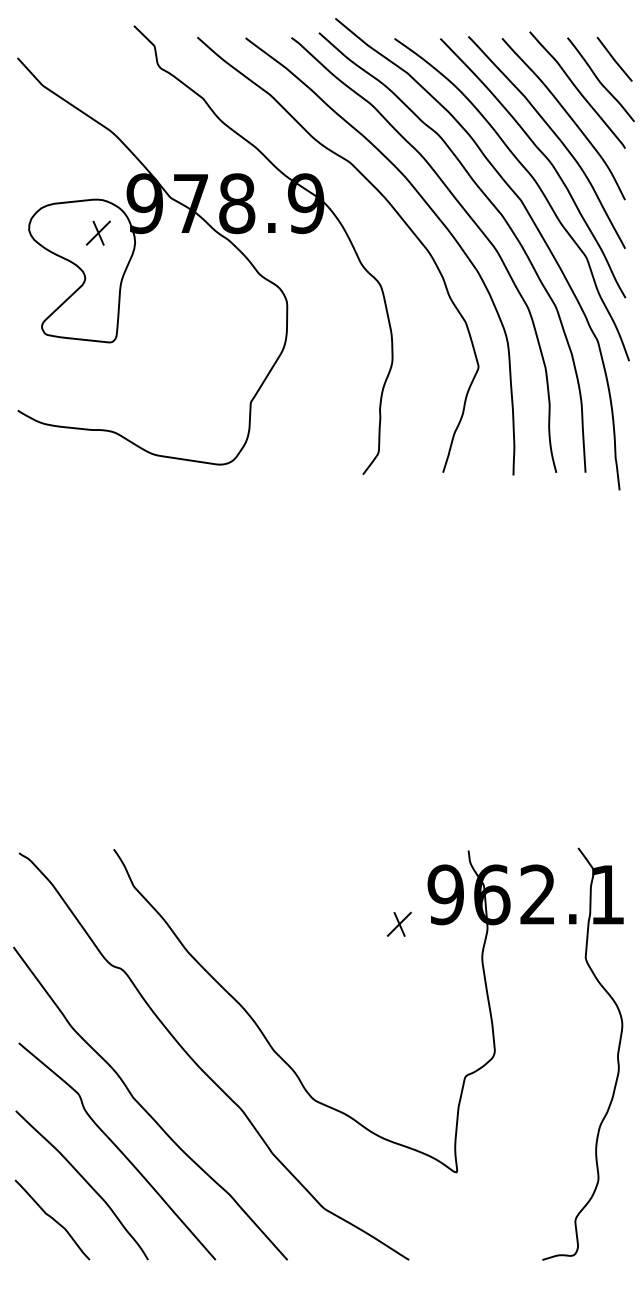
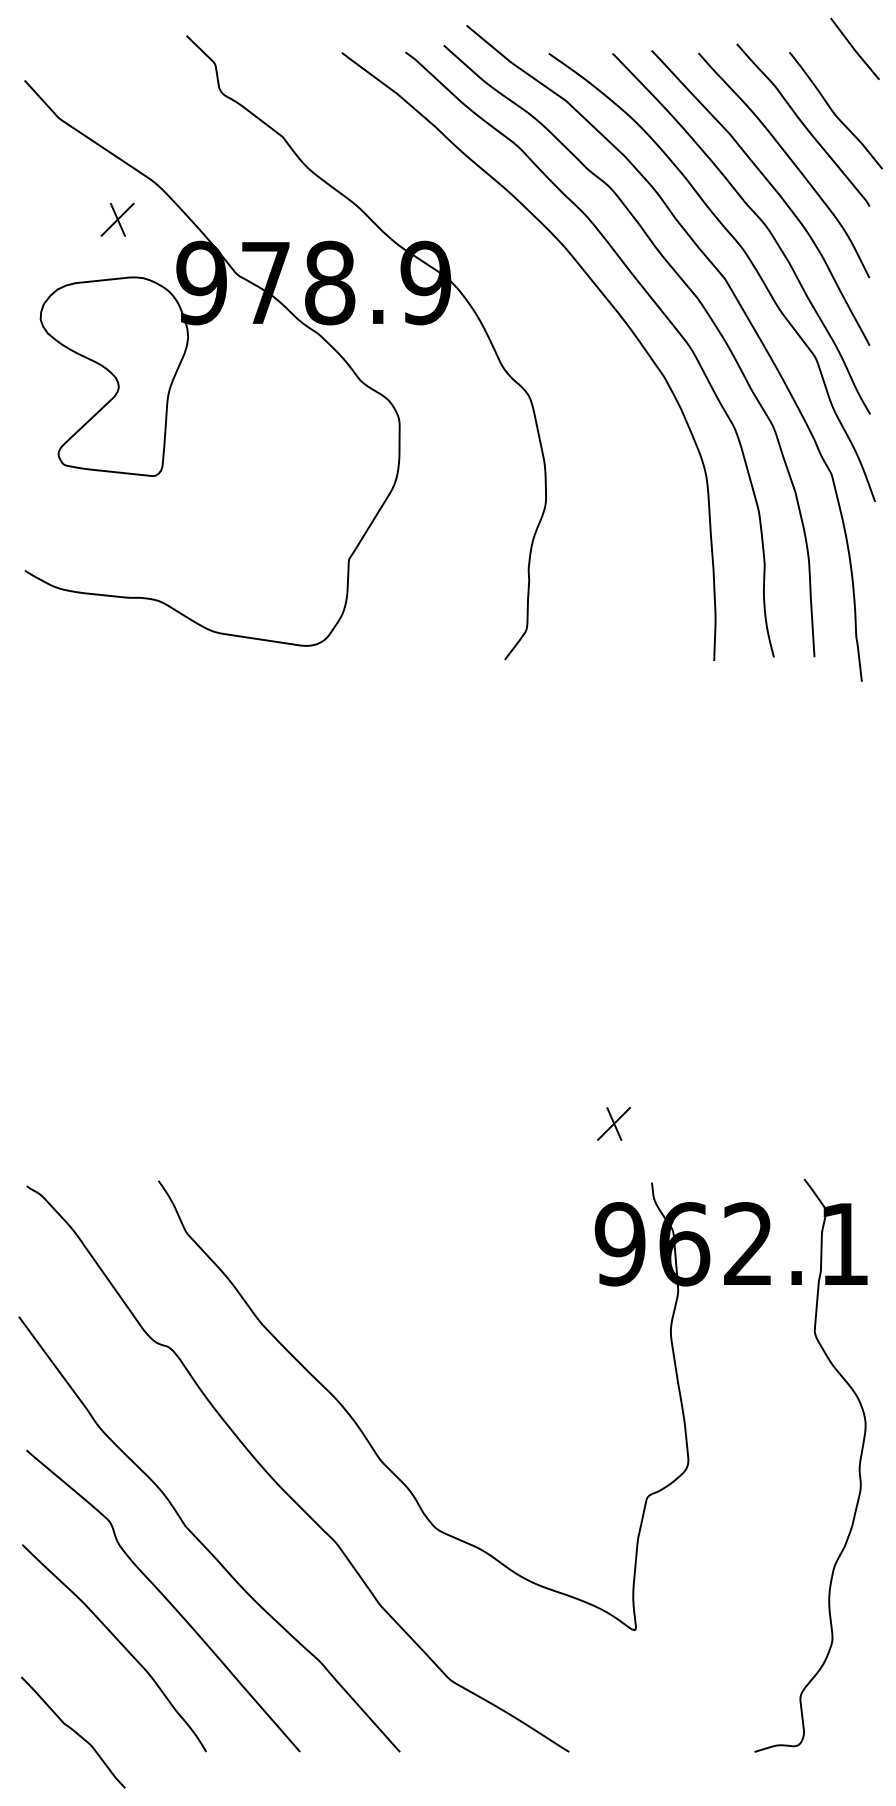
line: (614, 59) -> (854, 49), moved
curve: (395, 212) -> (550, 295), removed
part: (97, 232) -> (116, 218), moved
part: (398, 923) -> (612, 1122), moved
curve: (52, 1219) -> (73, 1731), moved

